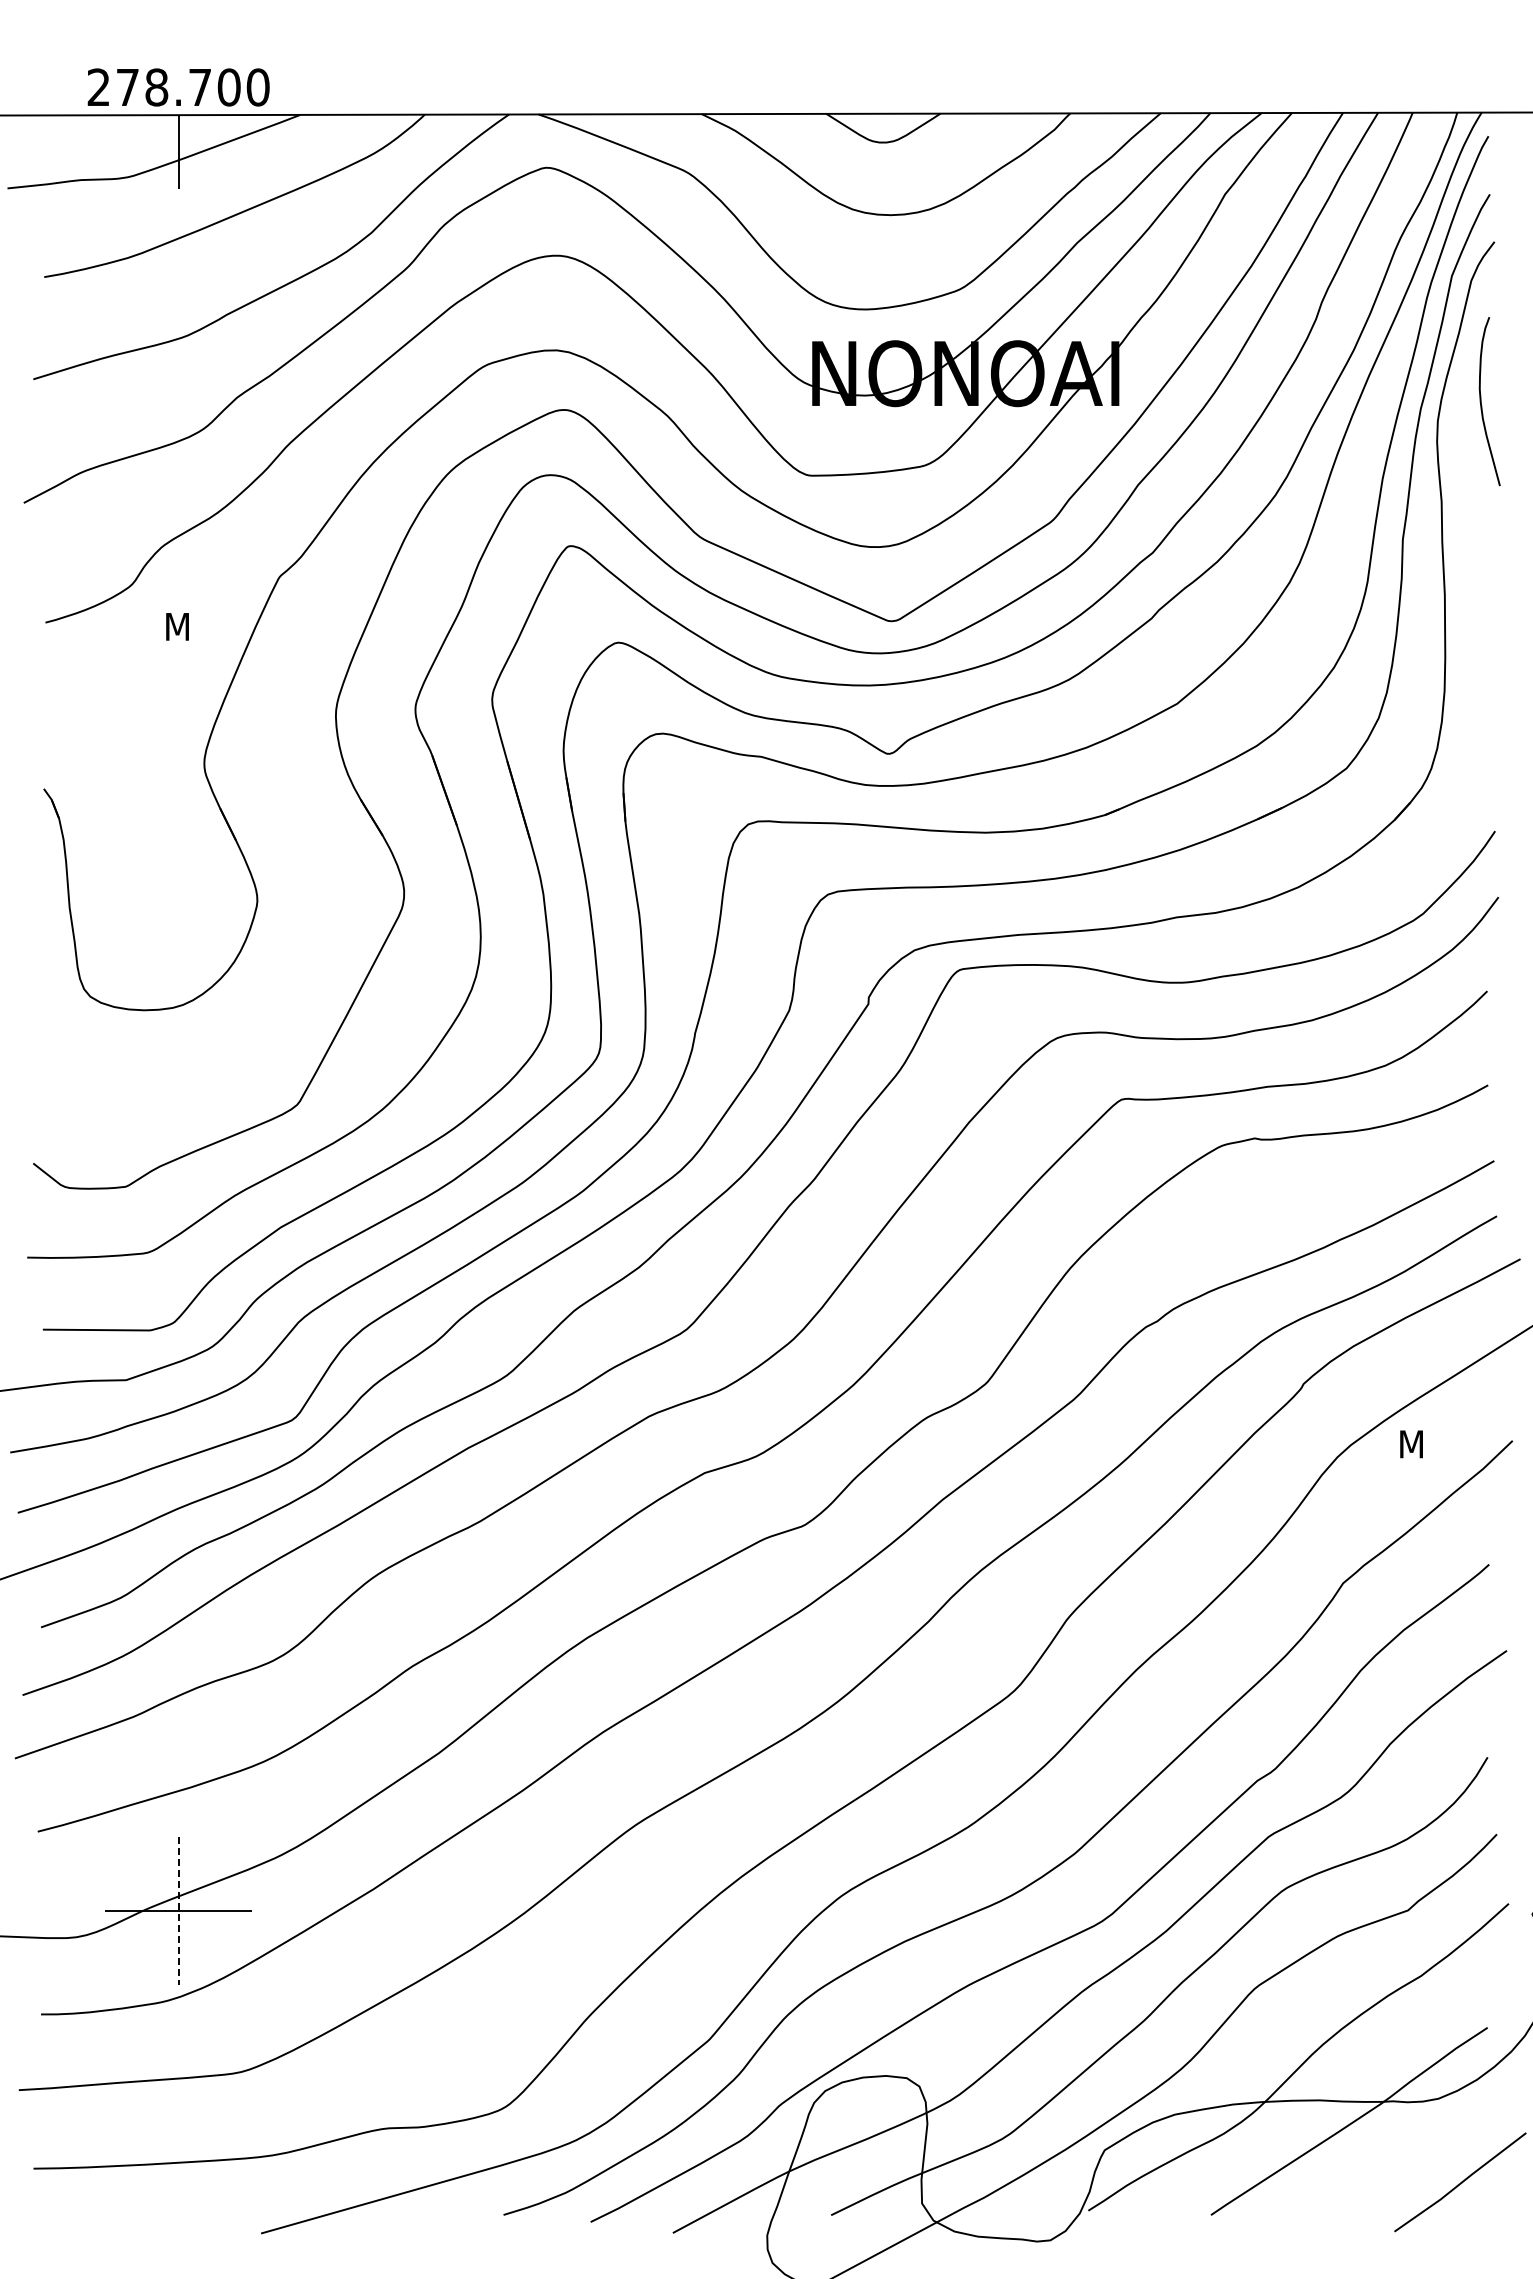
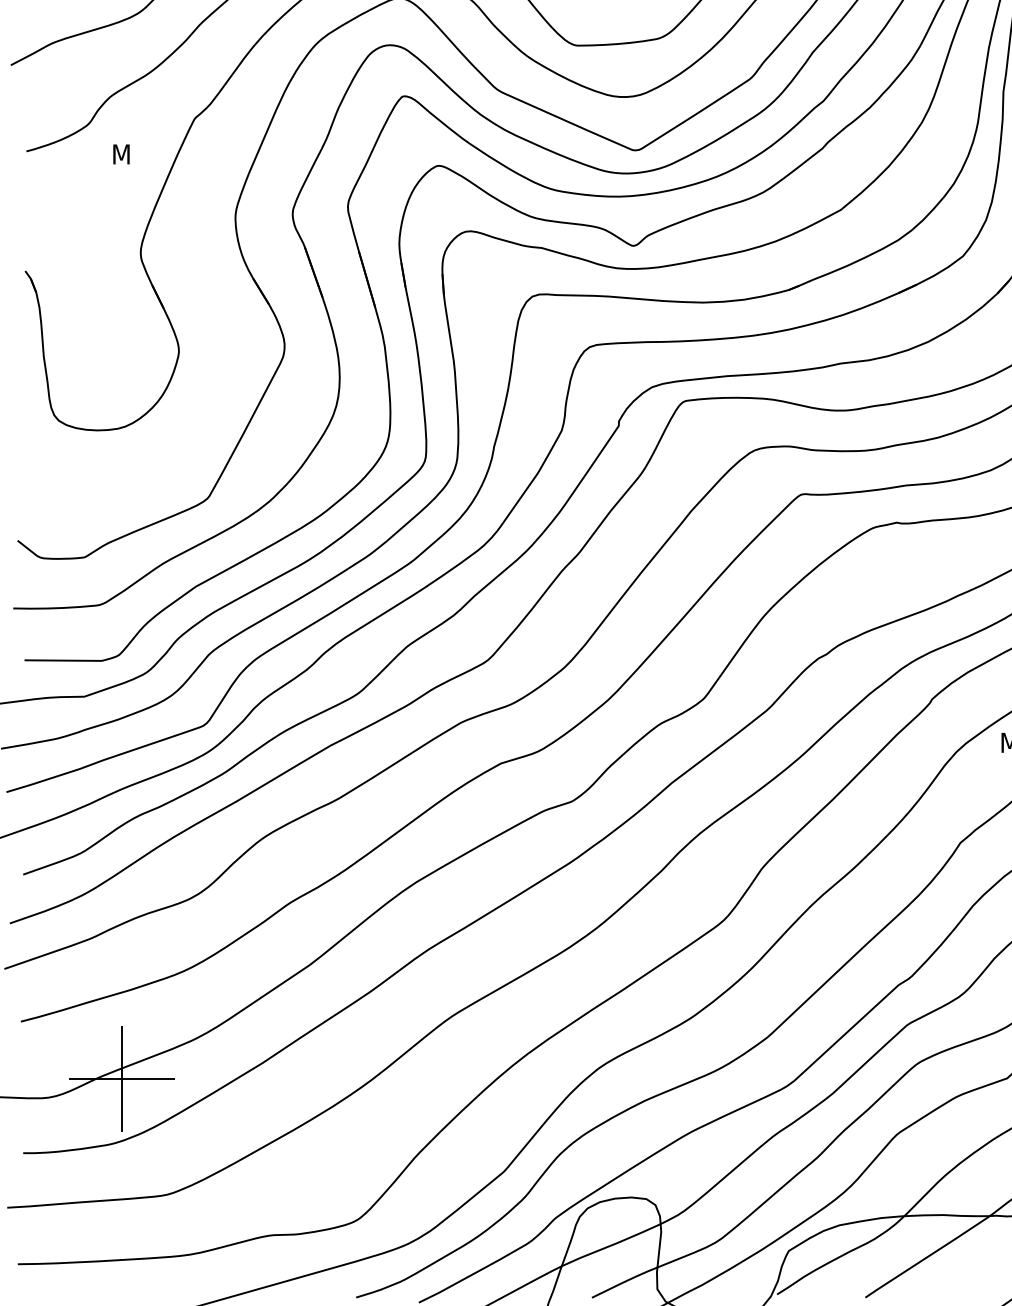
line: (178, 1911) -> (122, 1079), dashed -> solid

